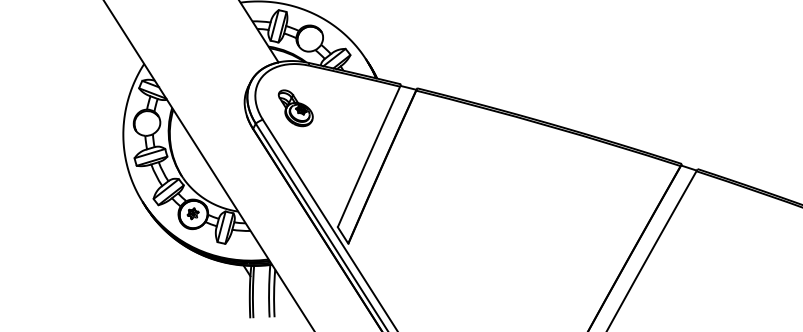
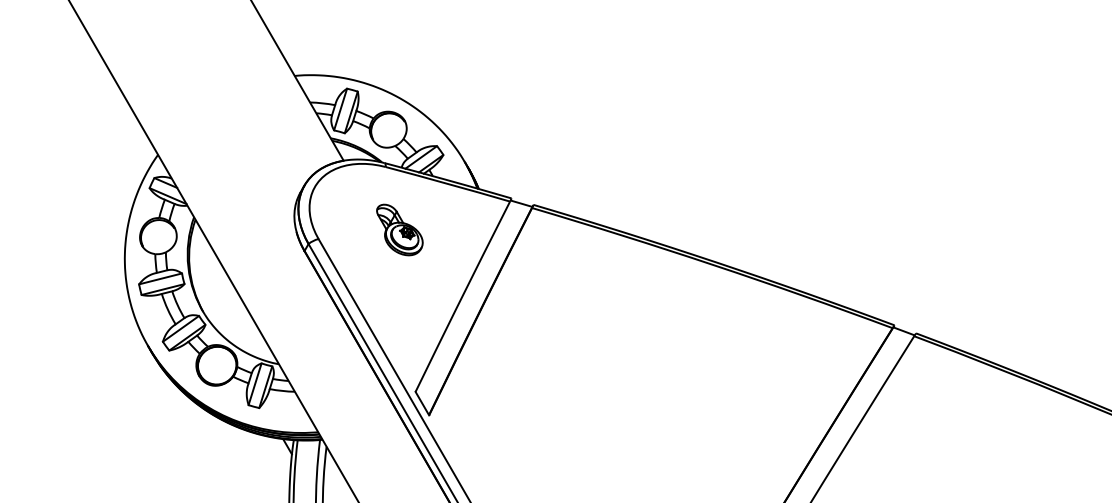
part: (295, 107) -> (399, 229), moved
part: (193, 213) -> (216, 364), removed

